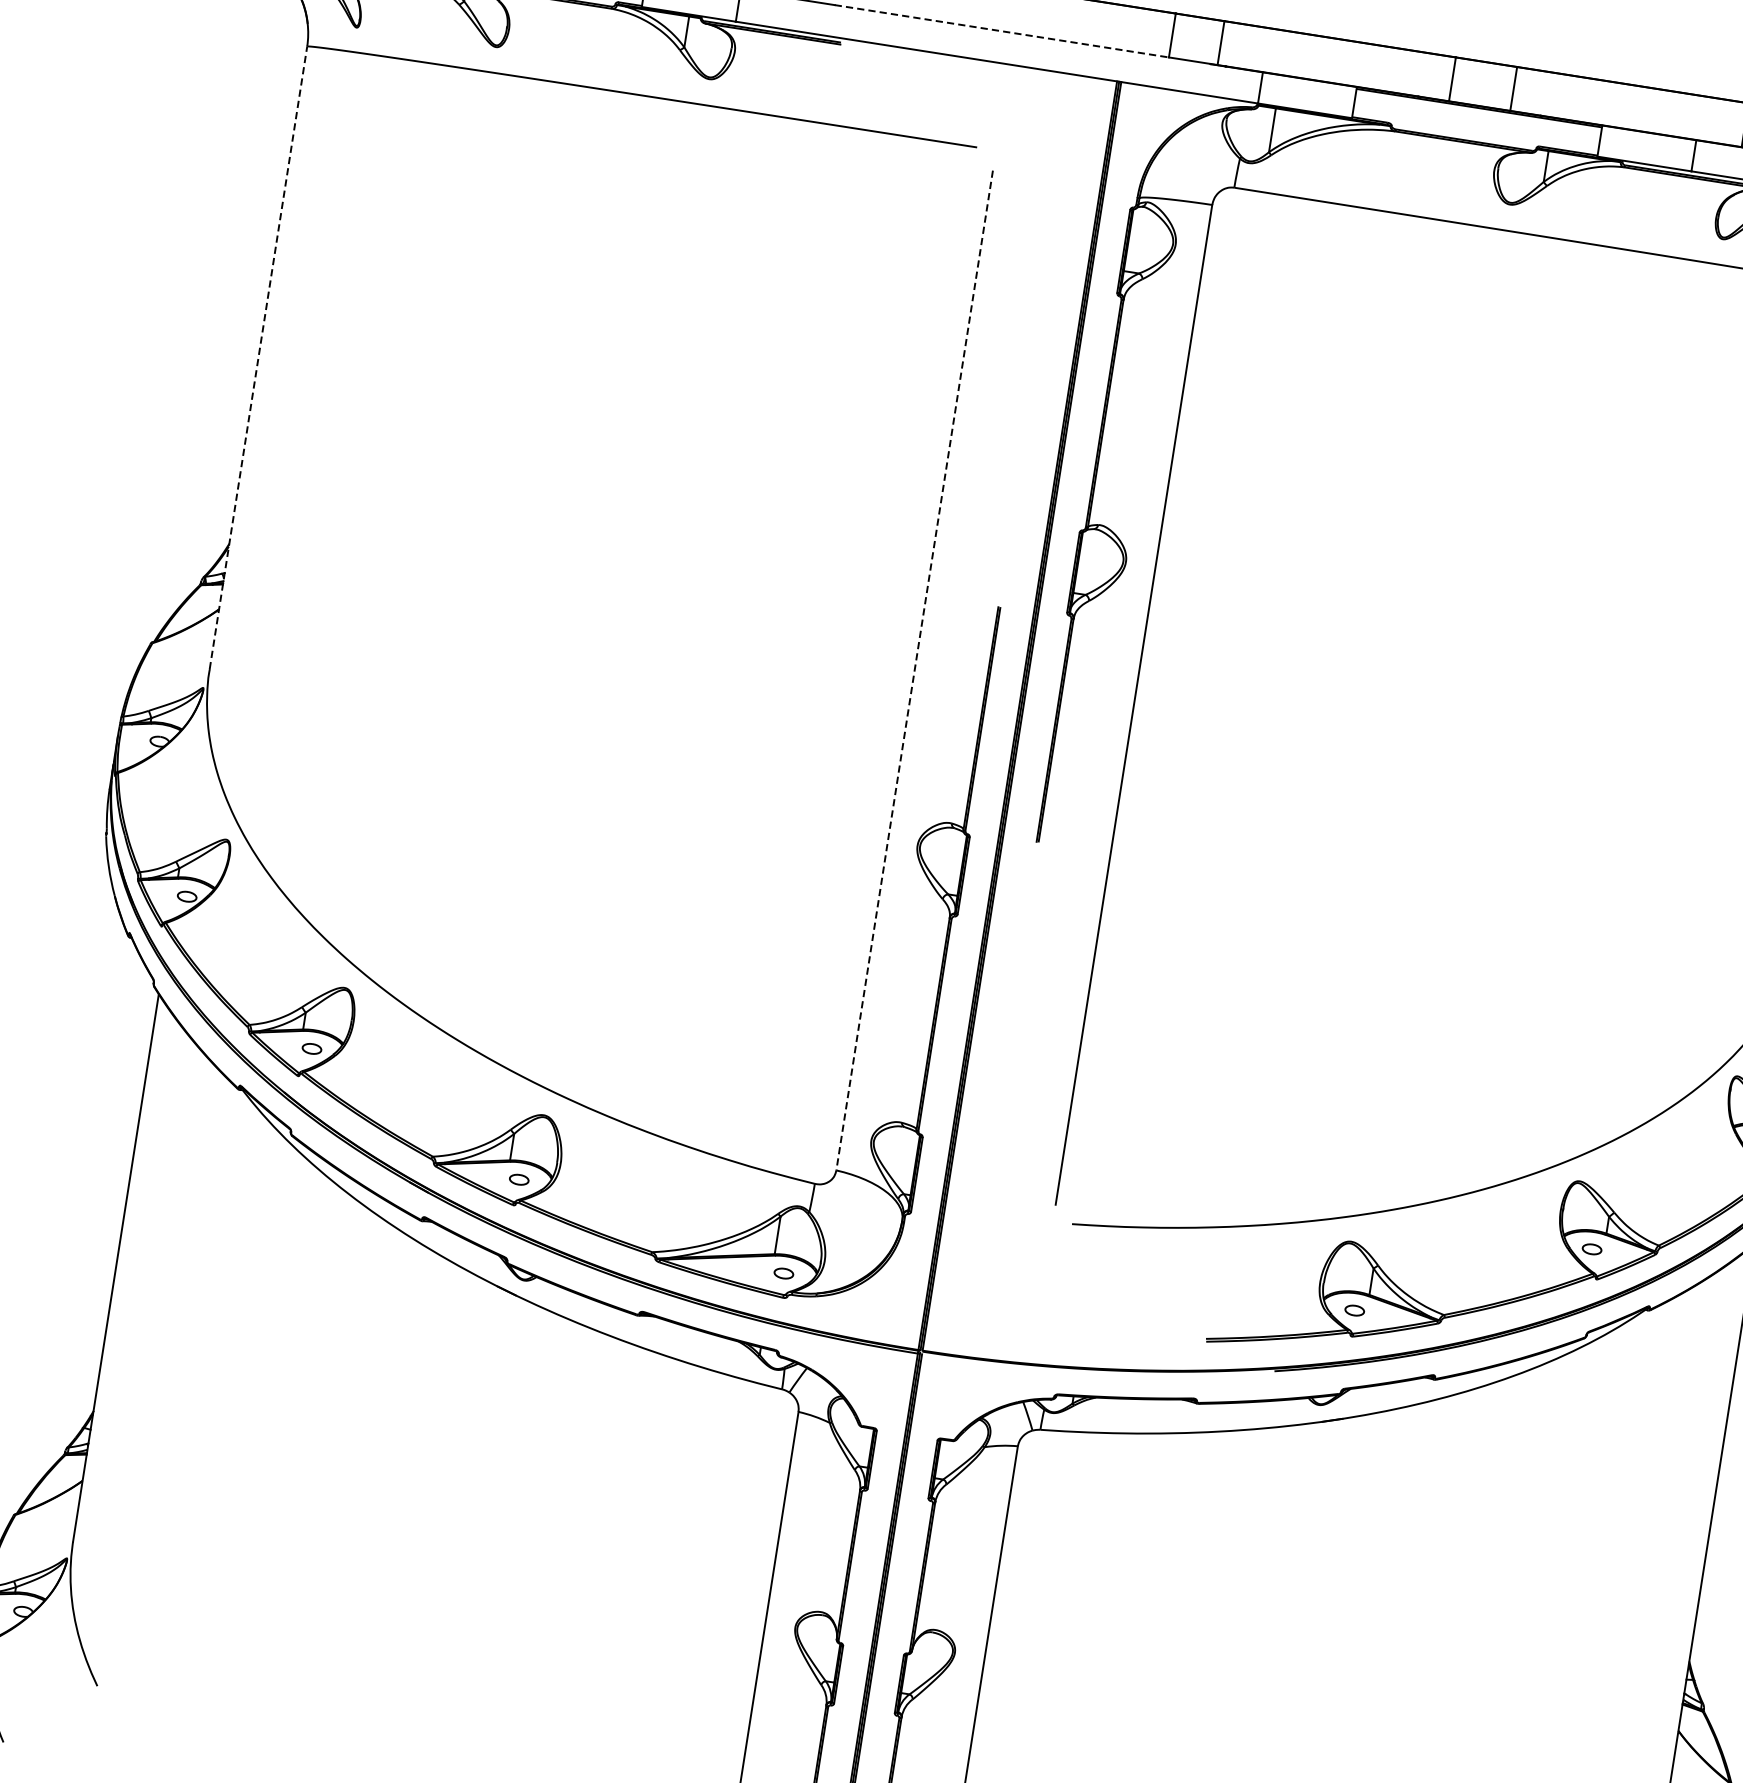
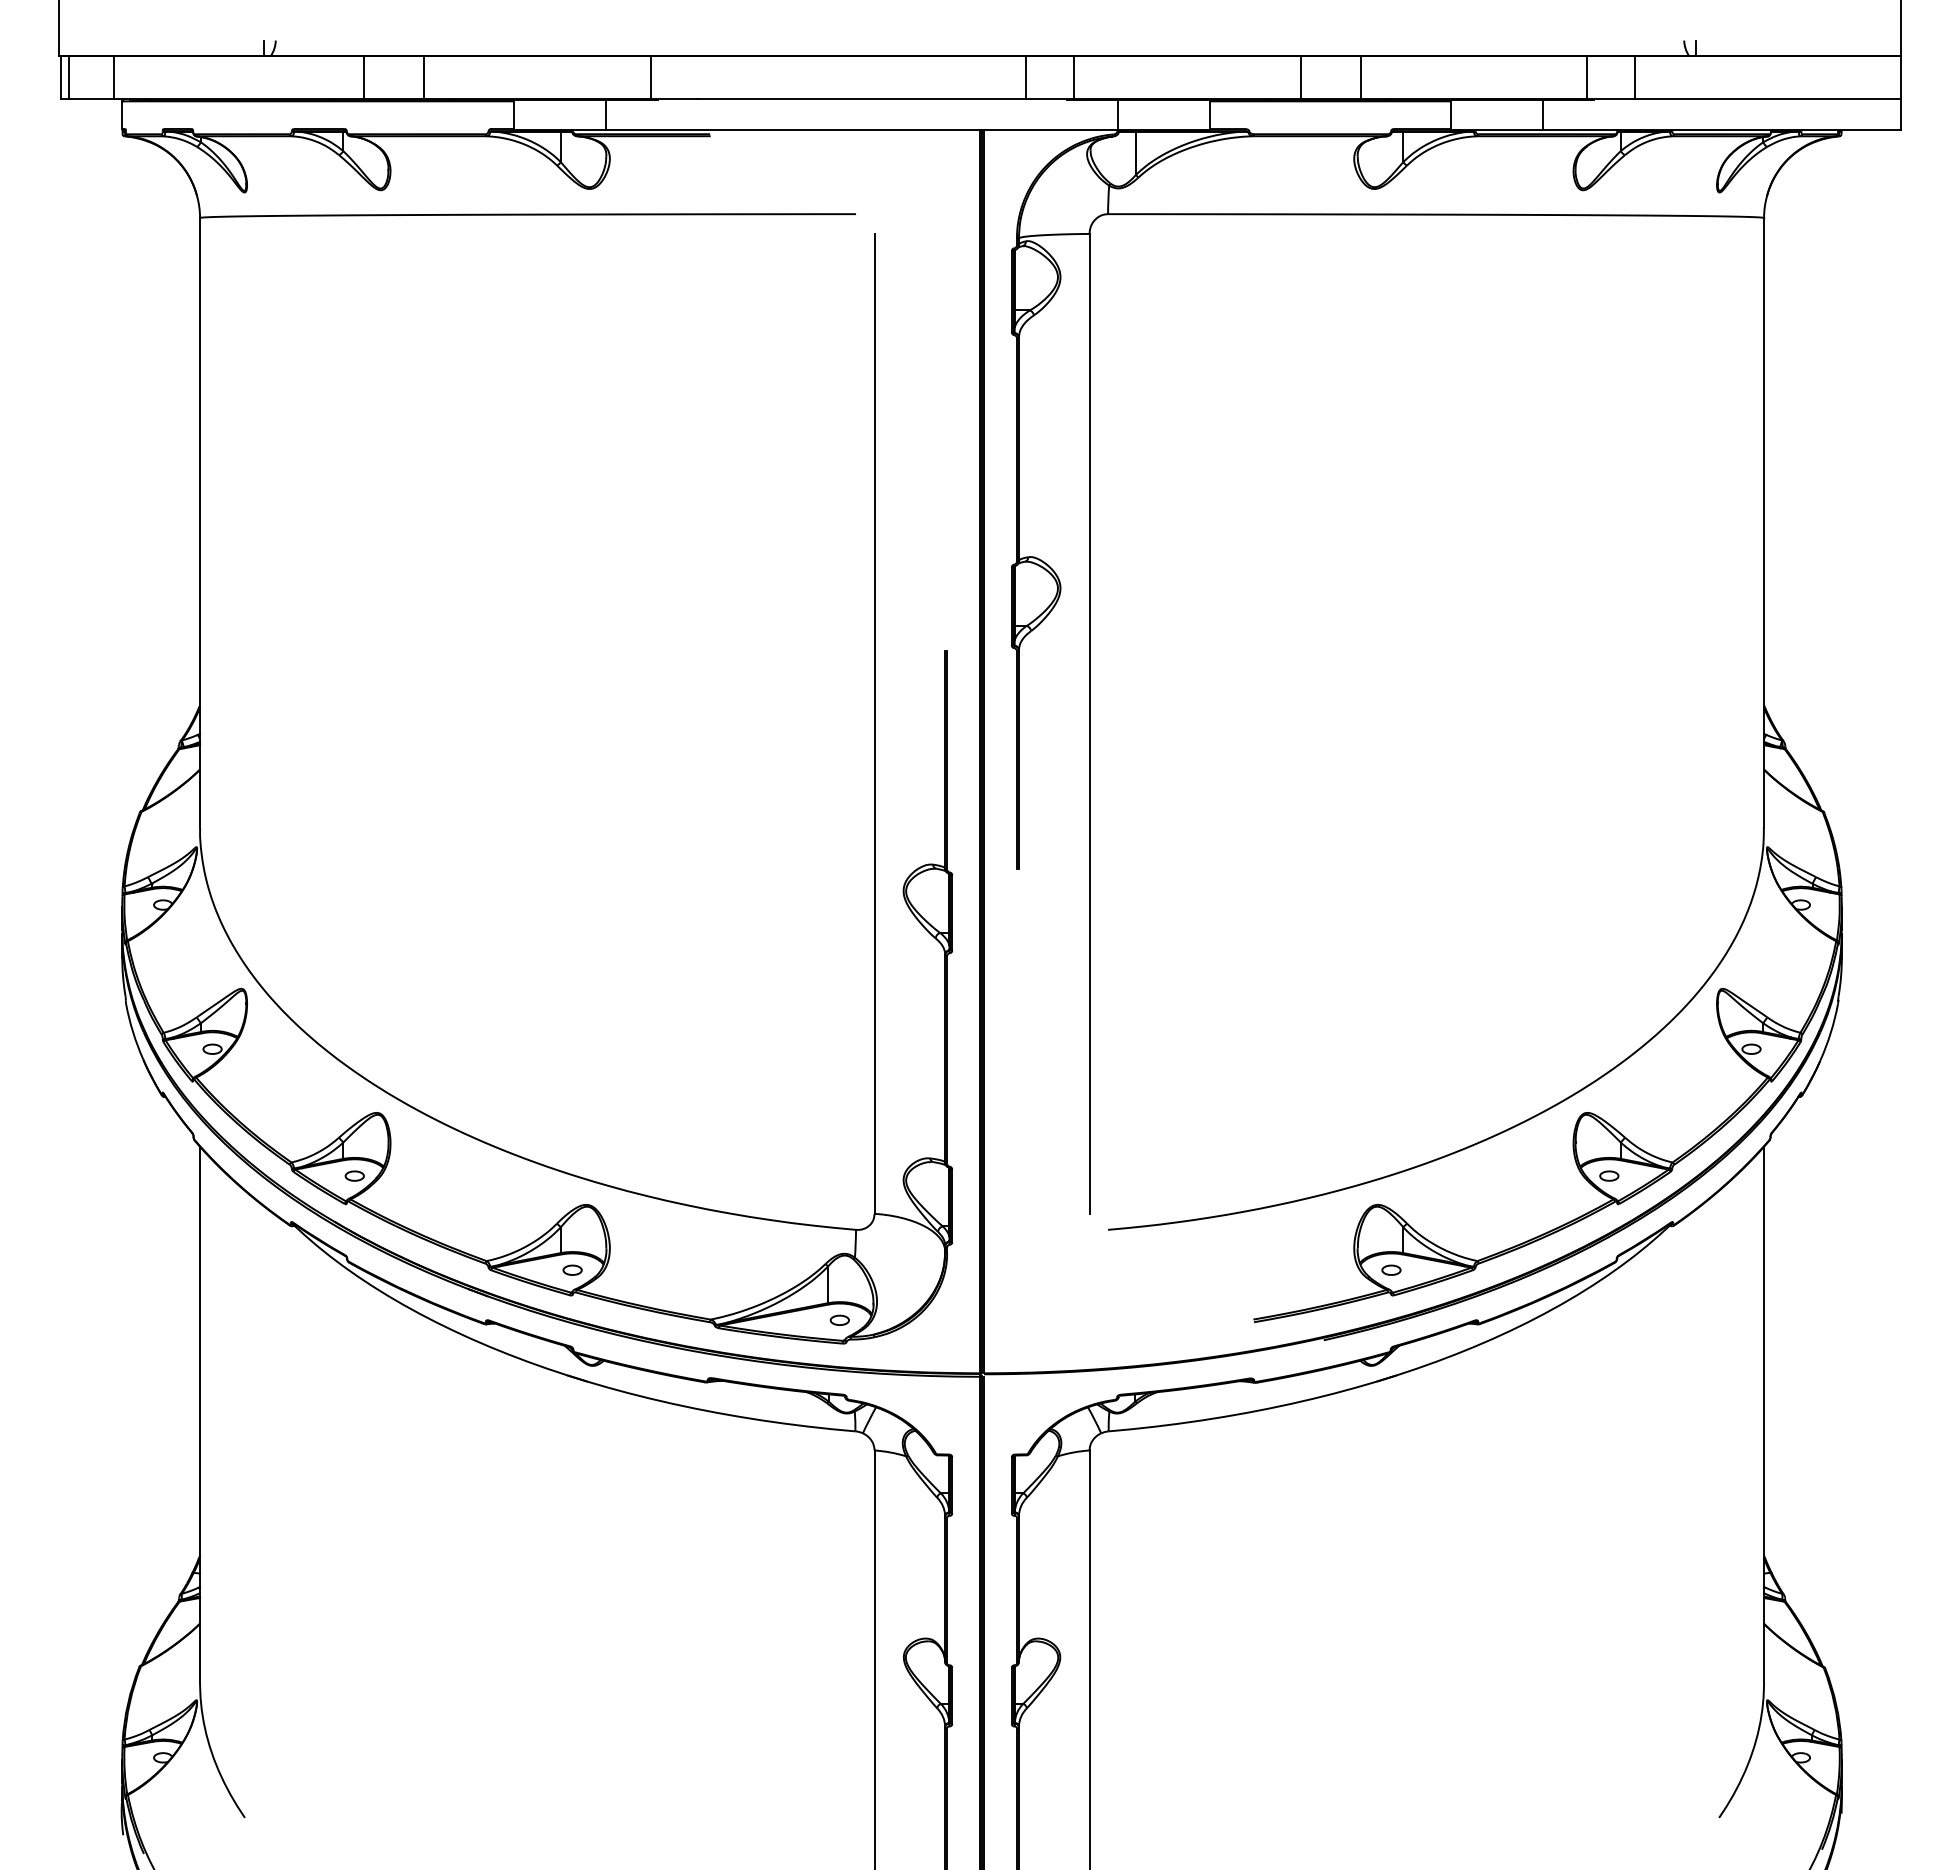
line: (1002, 31) -> (862, 99), dashed -> solid
line: (259, 357) -> (200, 522), dashed -> solid
line: (914, 670) -> (874, 723), dashed -> solid

